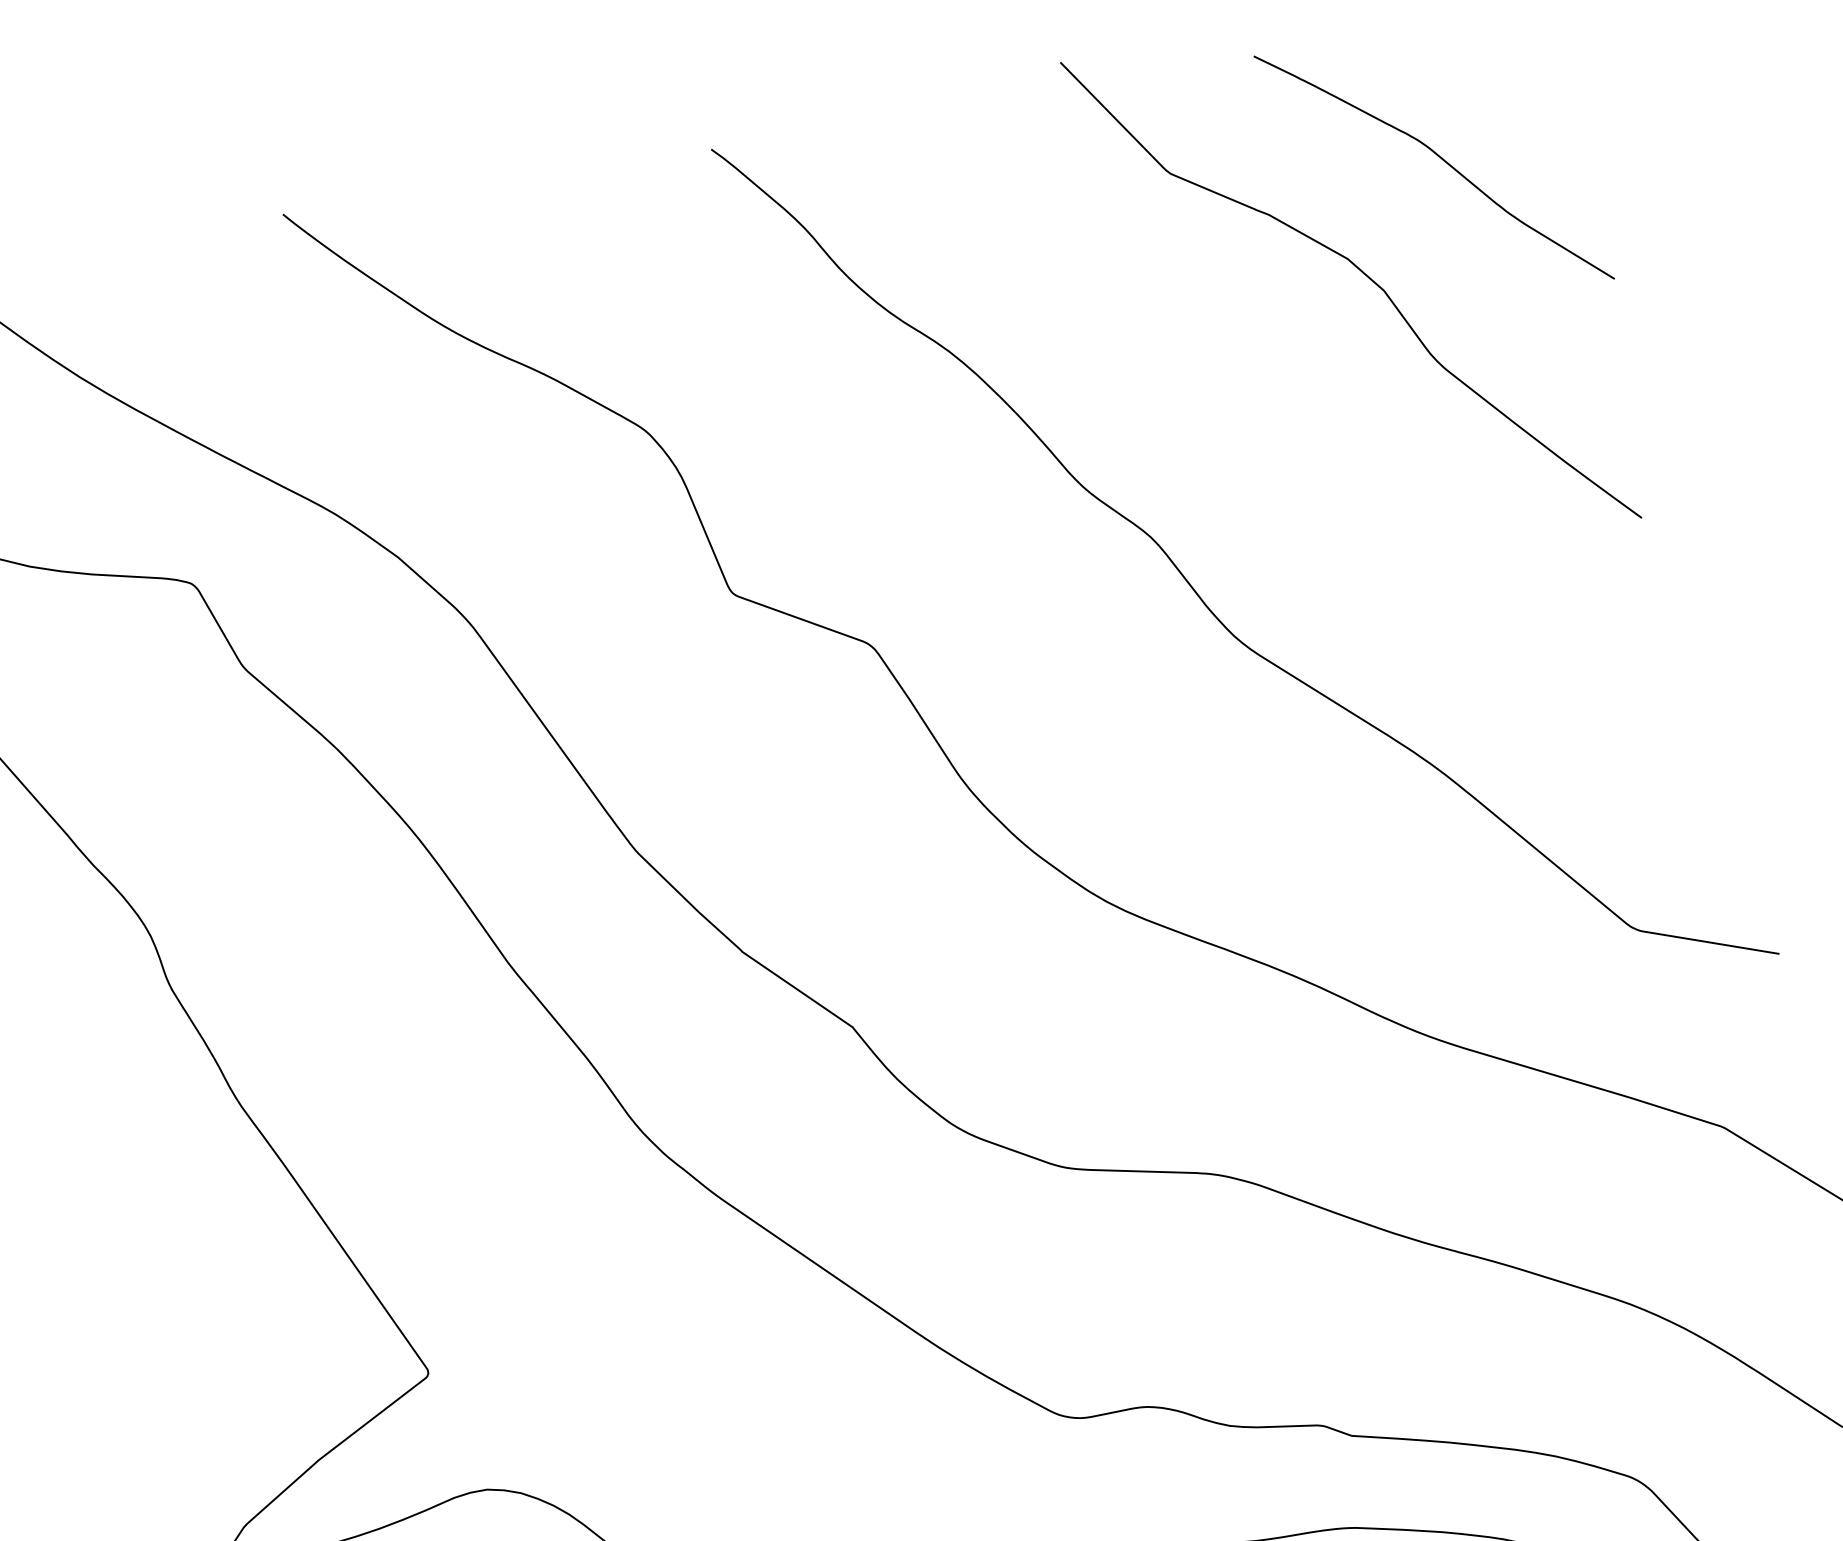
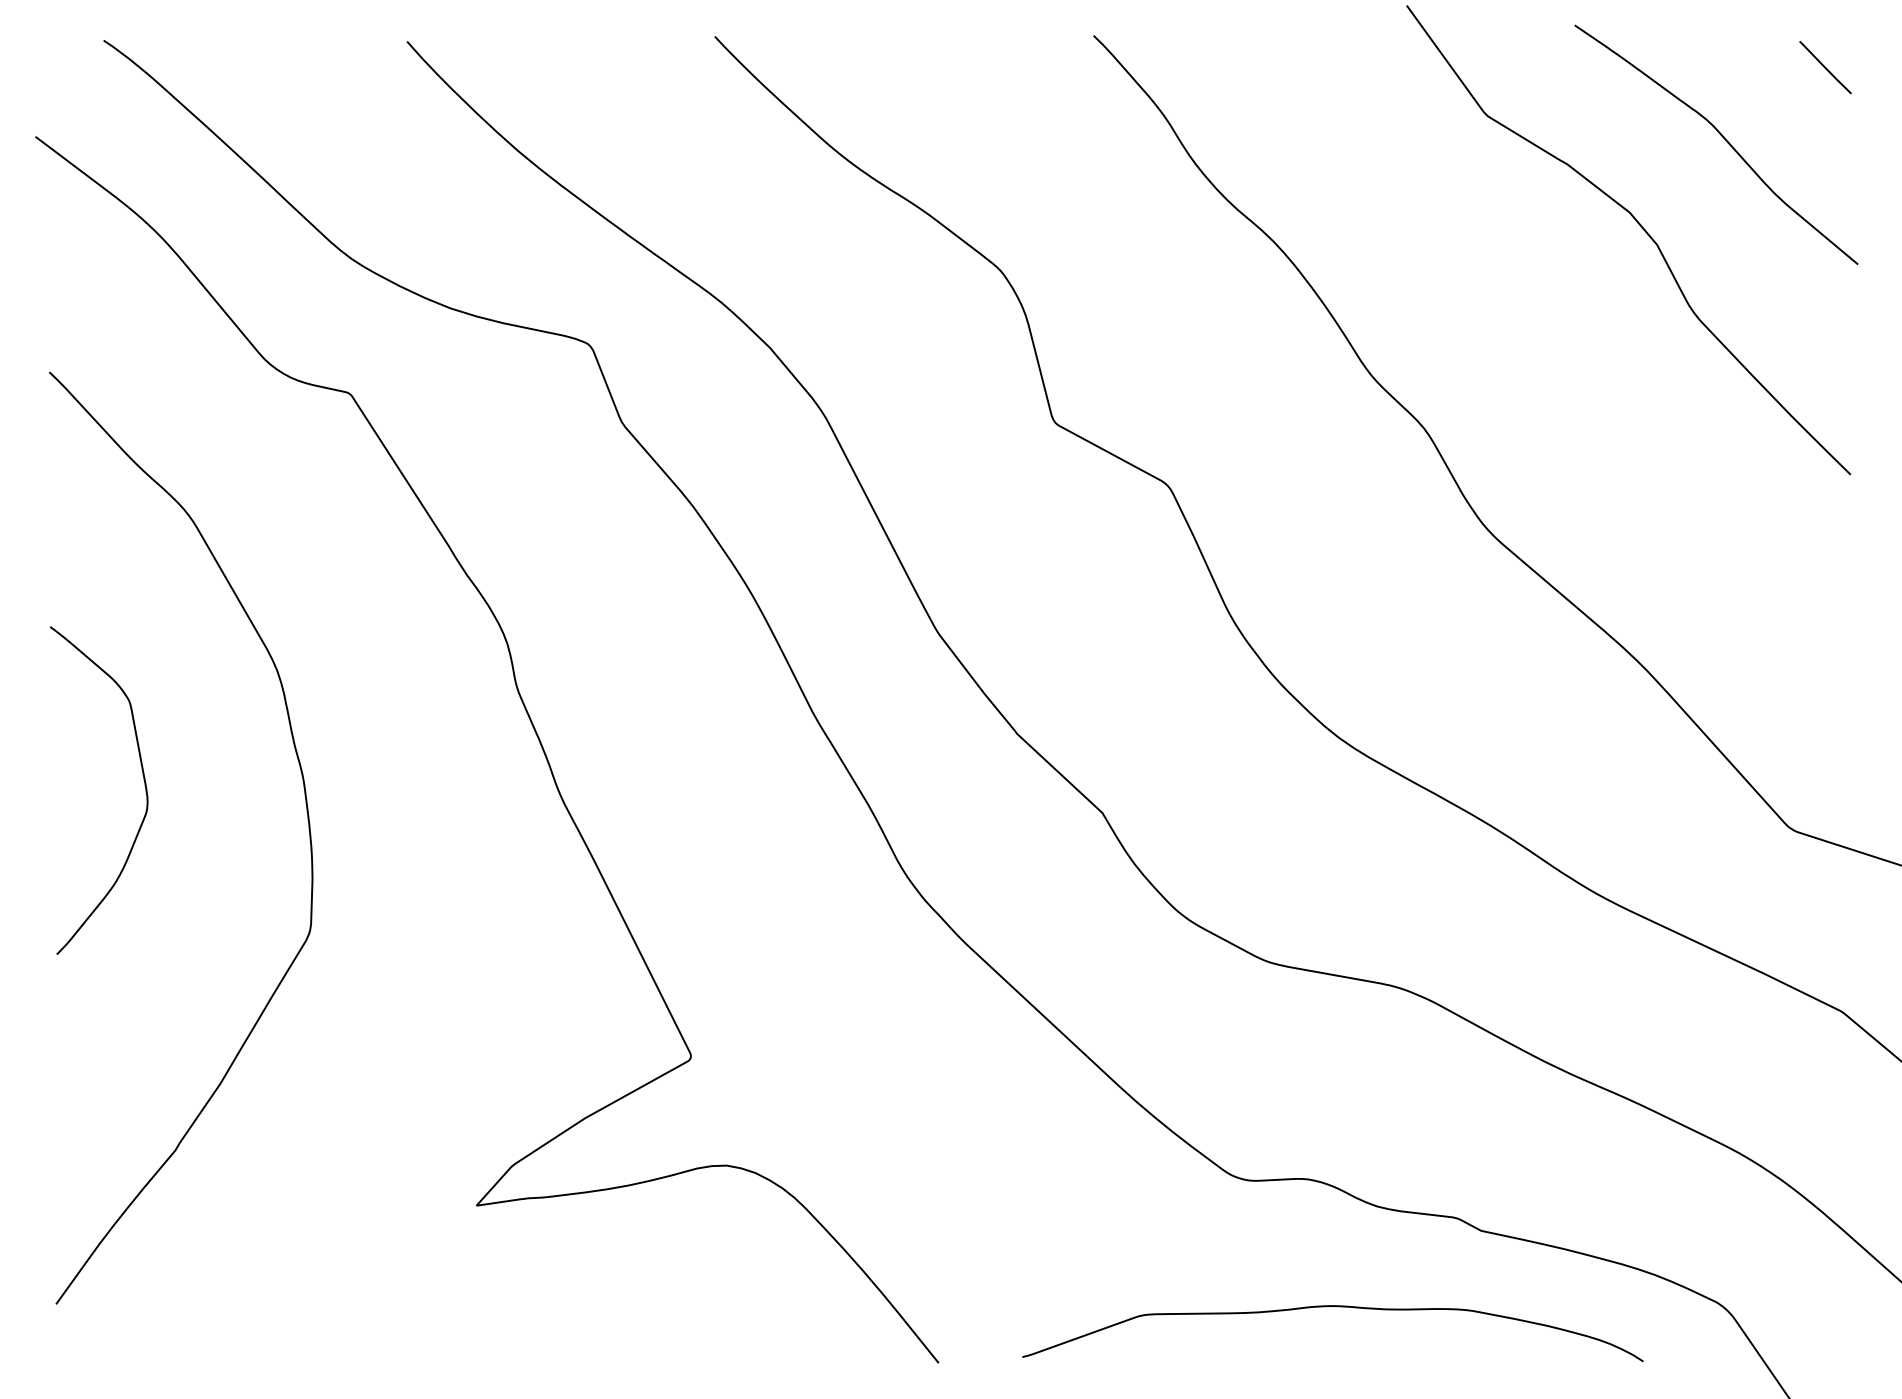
line: (1544, 61) -> (1825, 67), added

